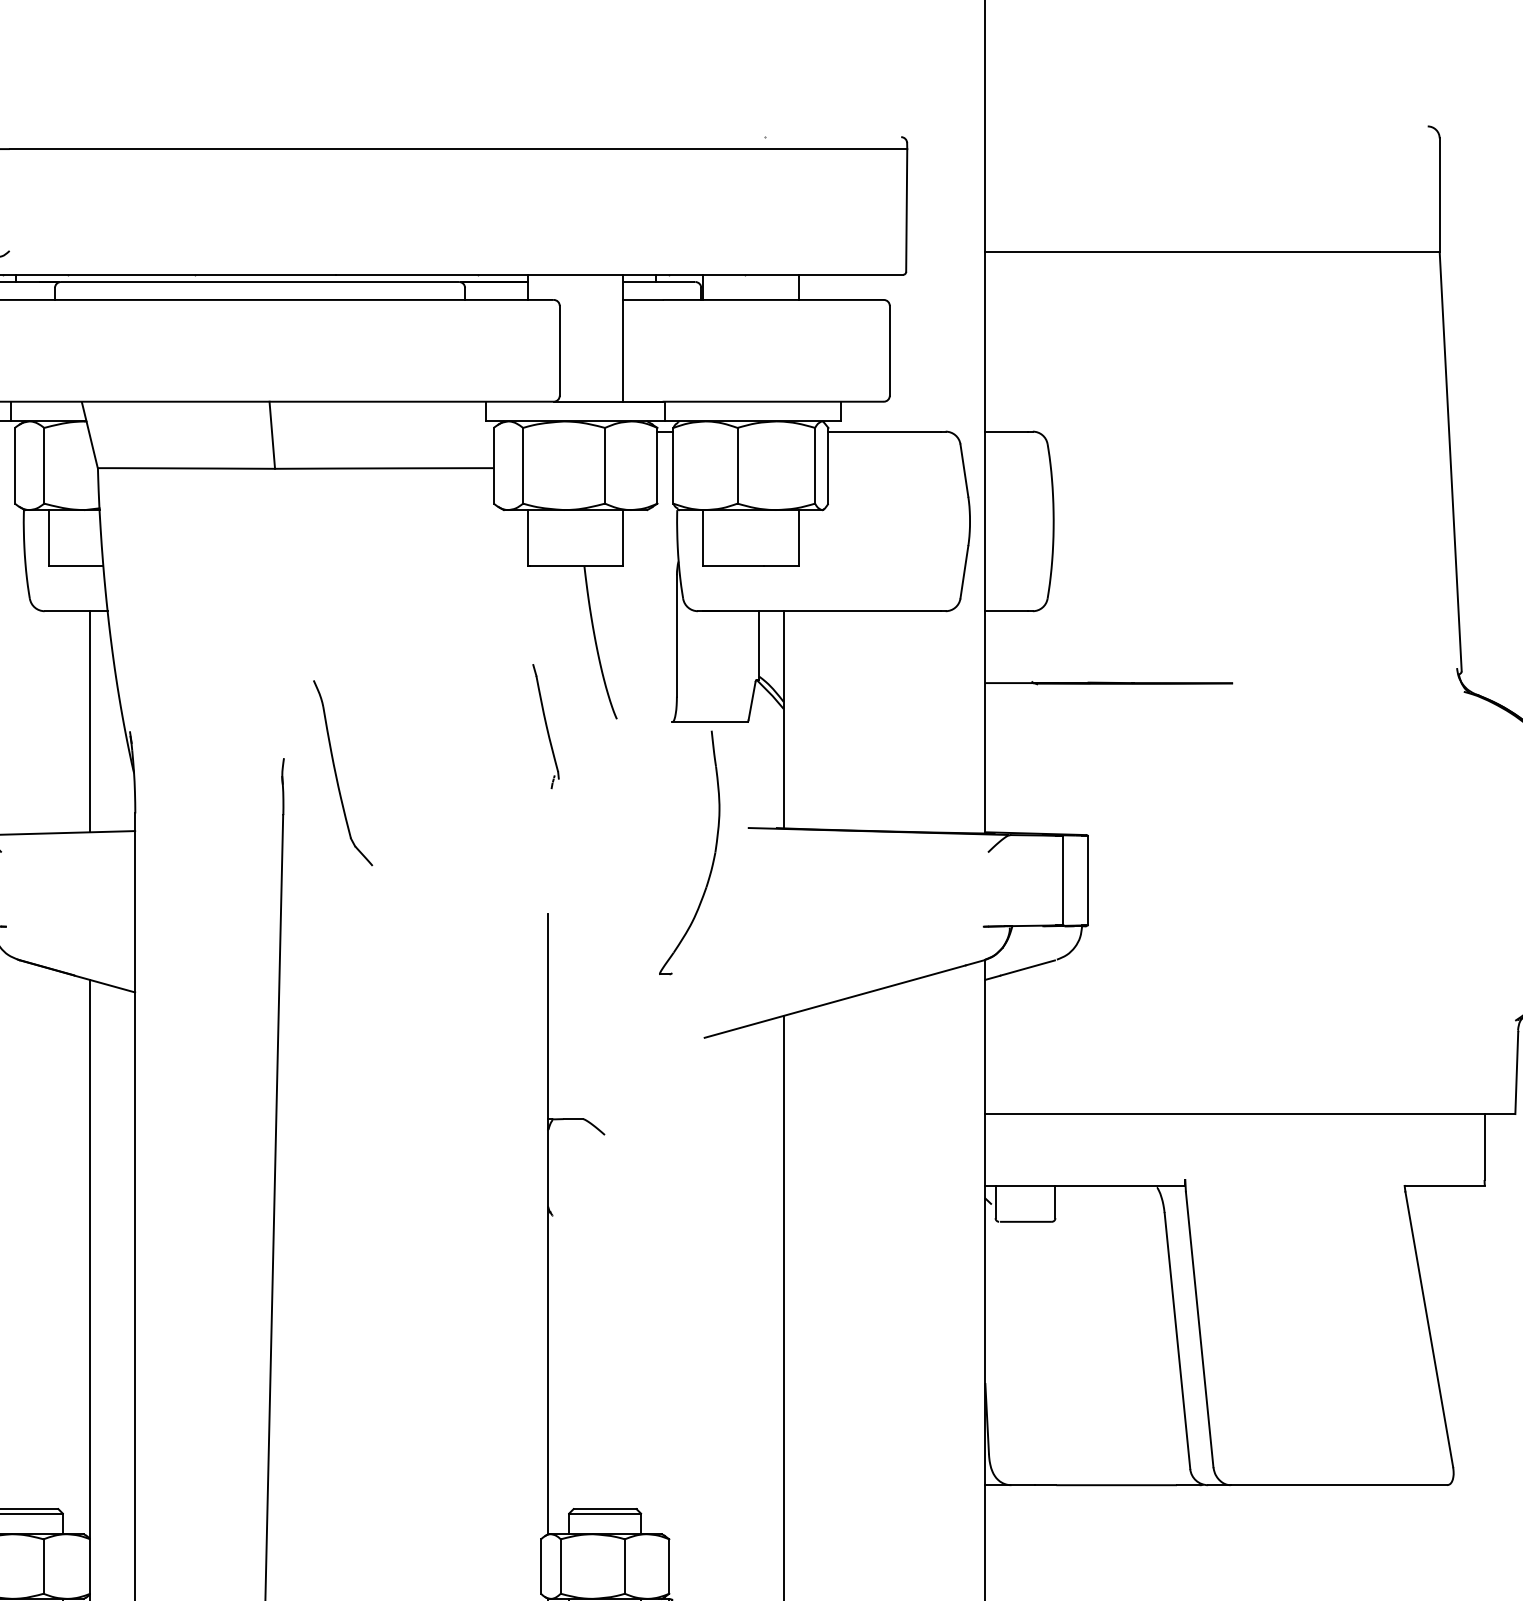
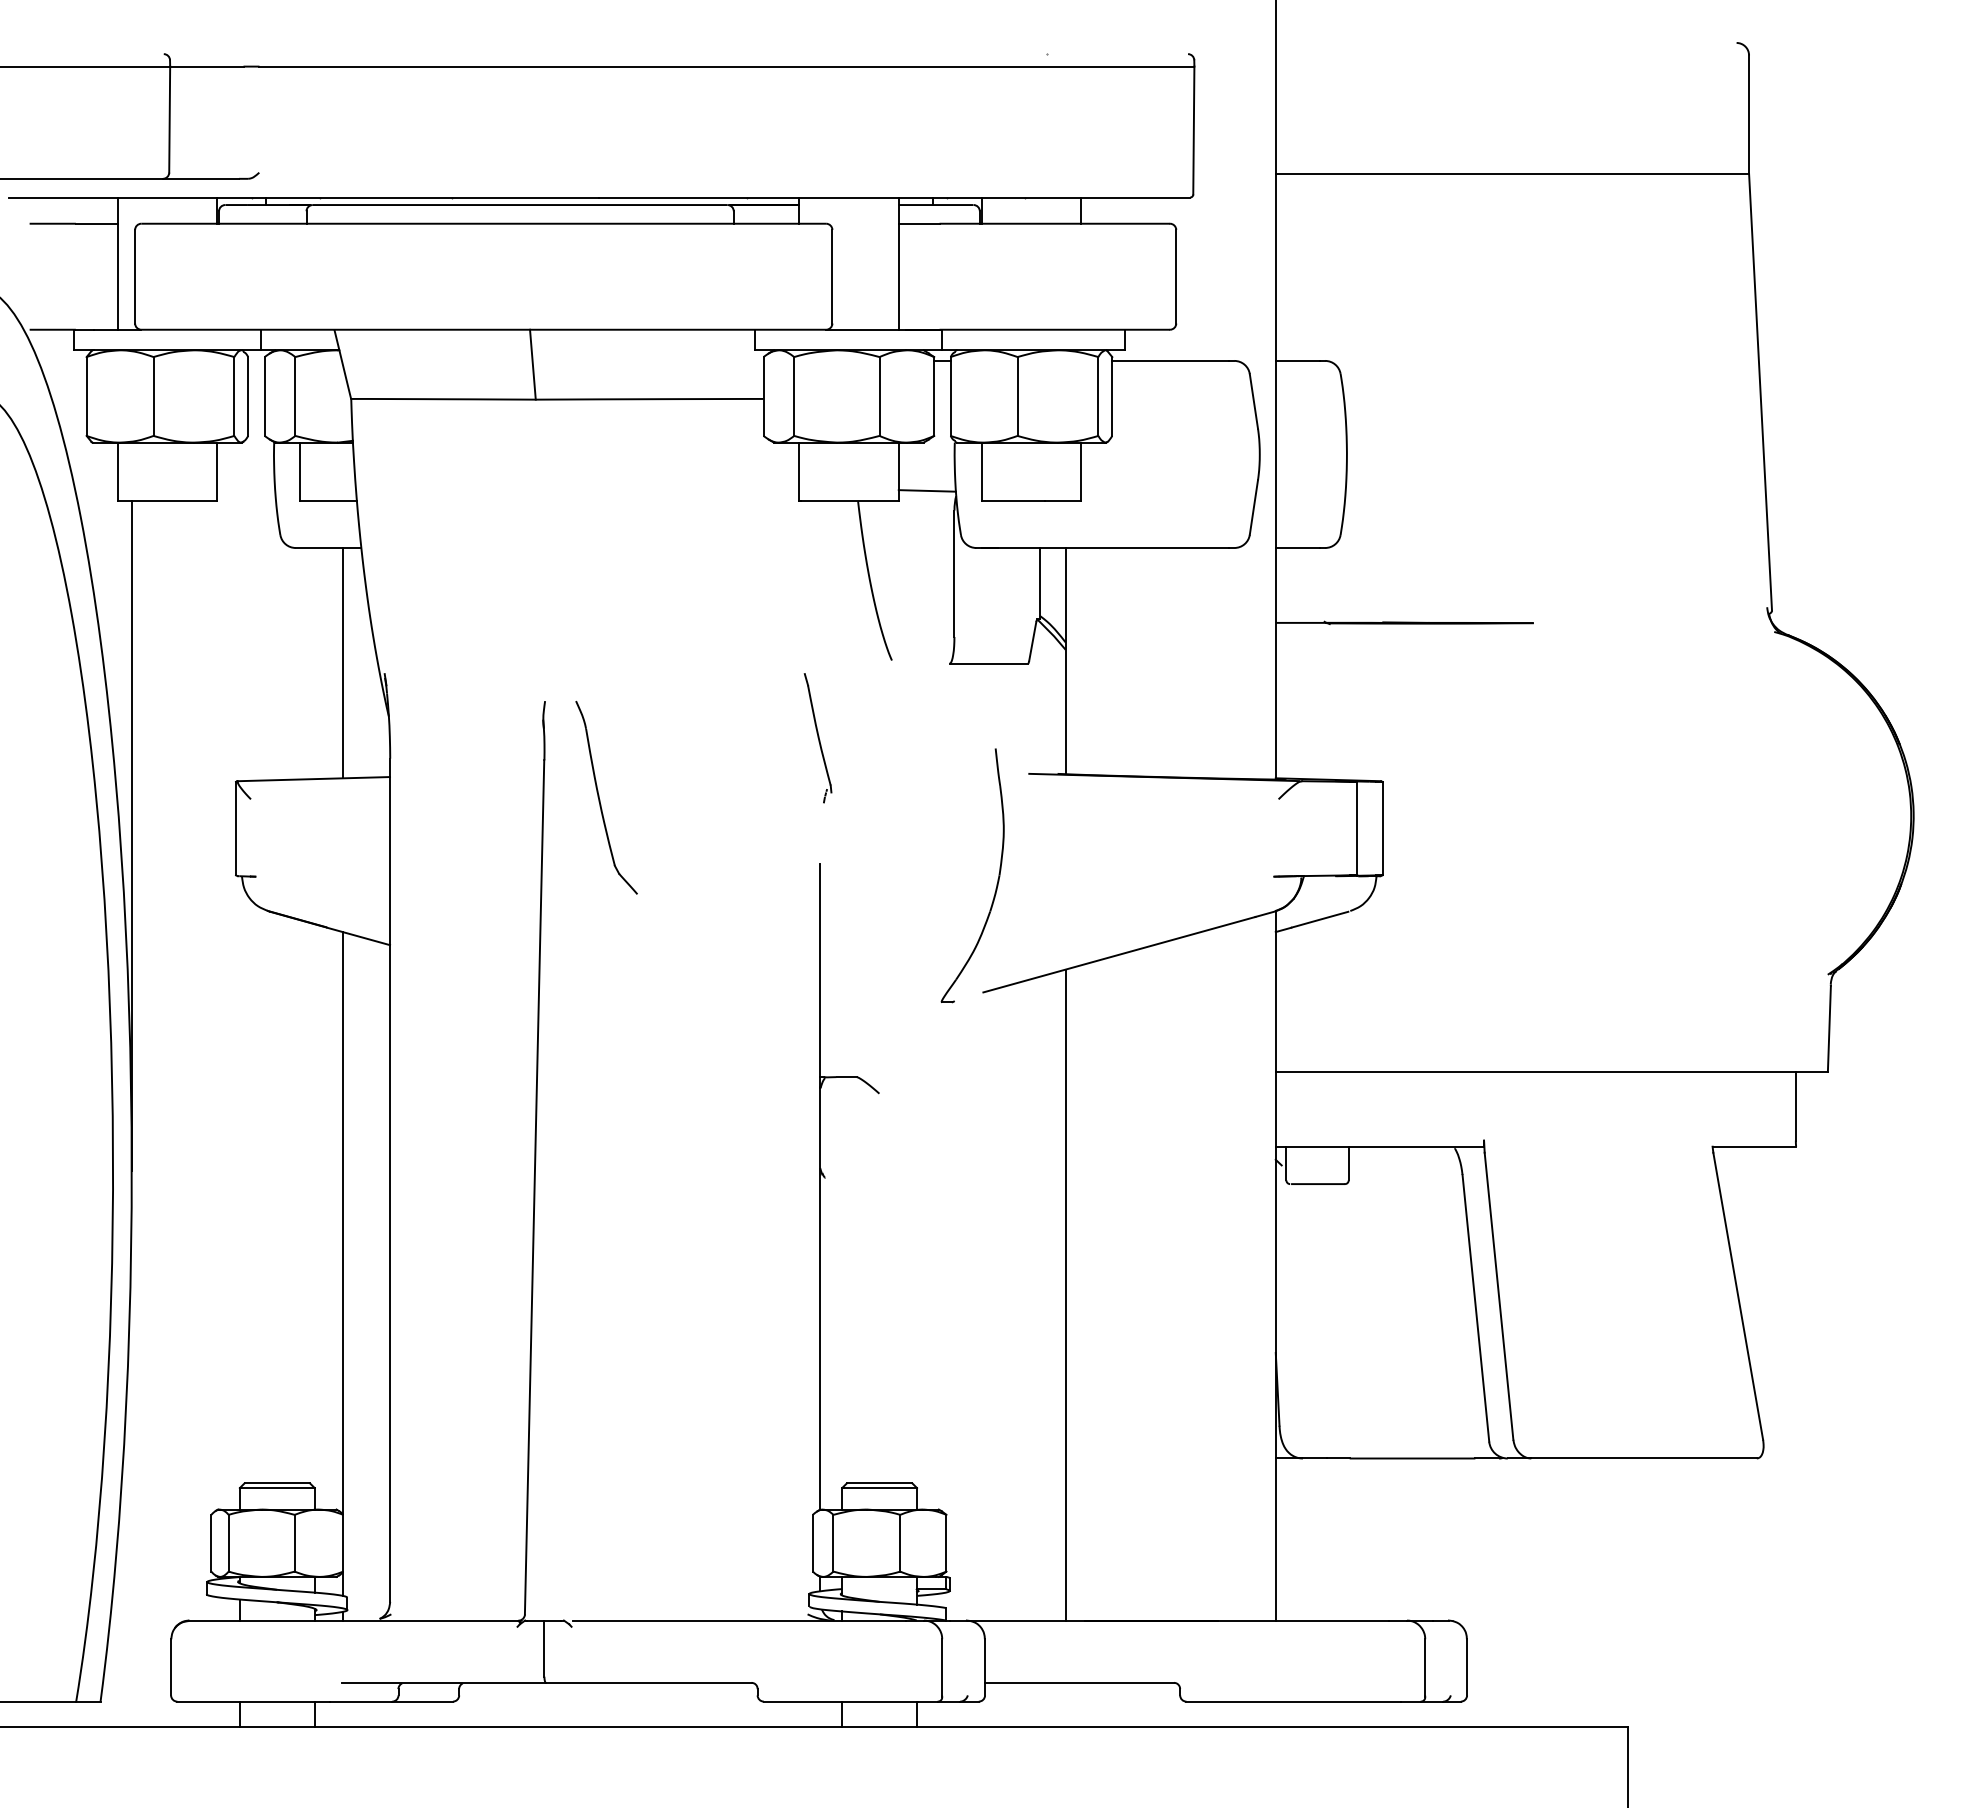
line: (651, 556) -> (927, 490), added
part: (545, 726) -> (817, 738), moved
part: (337, 774) -> (600, 799), moved
part: (712, 860) -> (996, 883), moved

